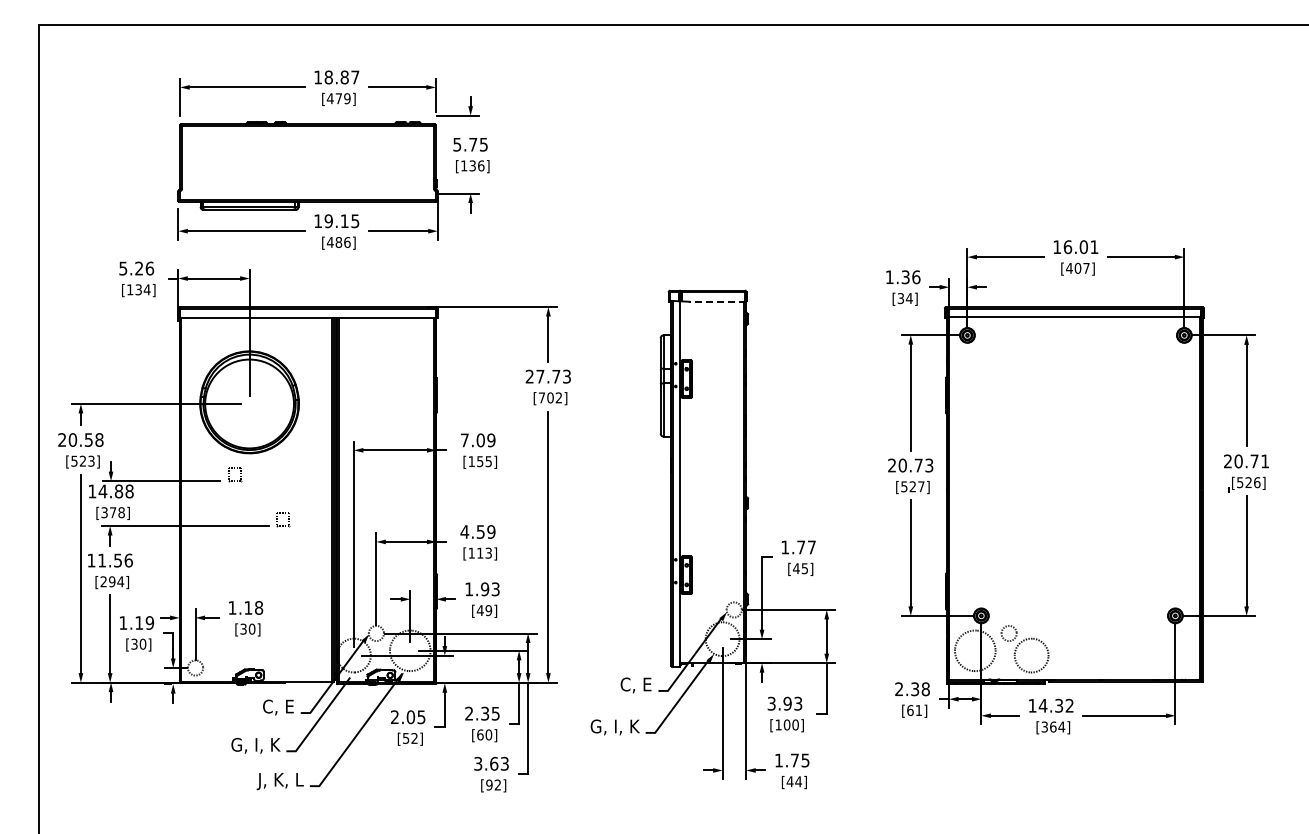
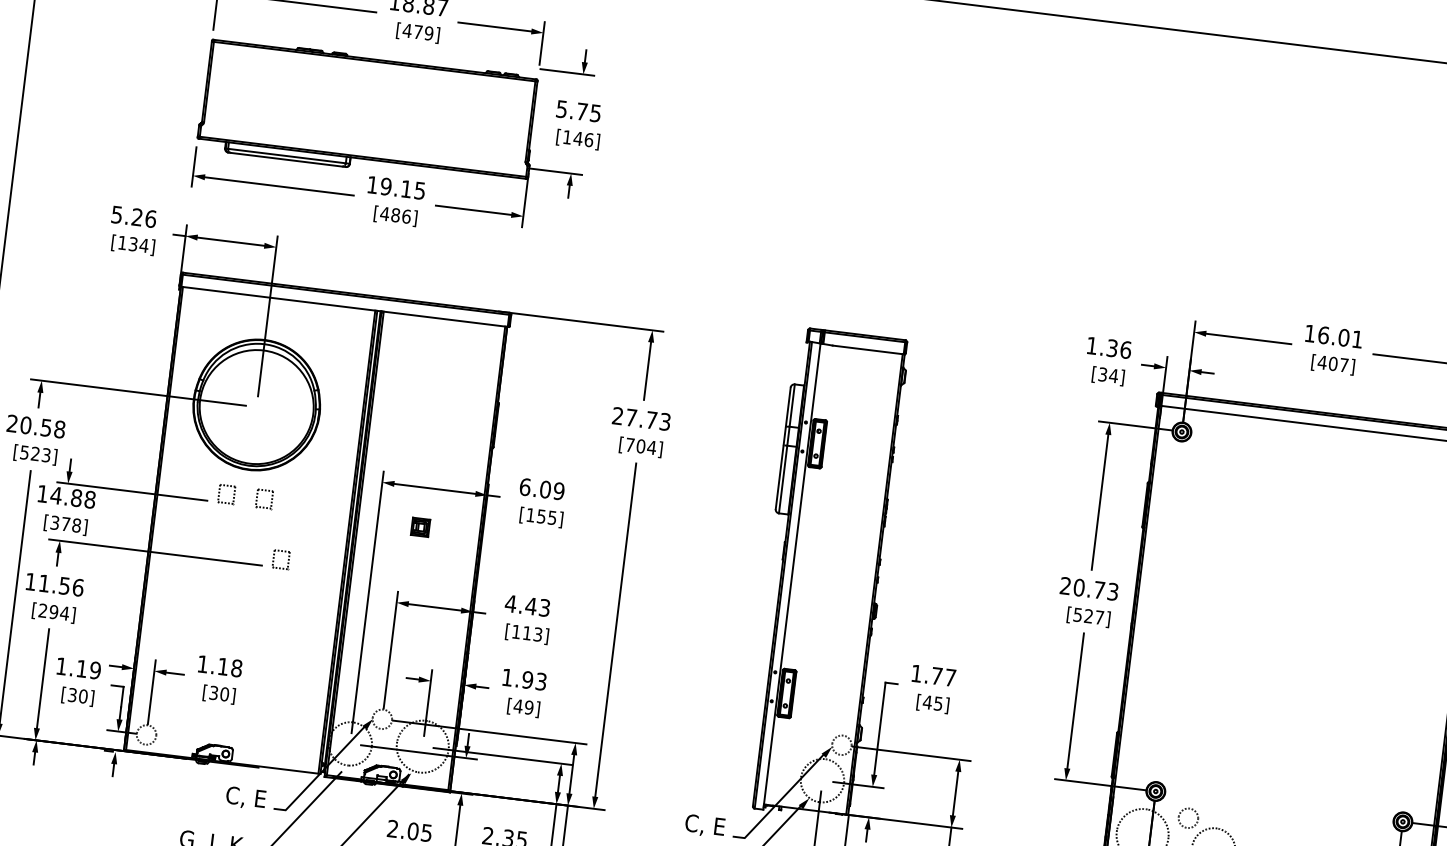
text: (472, 165) -> (577, 138), [136] -> [146]
line: (716, 301) -> (867, 349), dashed -> solid
text: (558, 397) -> (651, 447), [702] -> [704]
text: (464, 440) -> (524, 487), 7.09 -> 6.09
part: (264, 474) -> (264, 499), added
part: (387, 481) -> (420, 527), added
text: (485, 531) -> (537, 606), 4.59 -> 4.43

